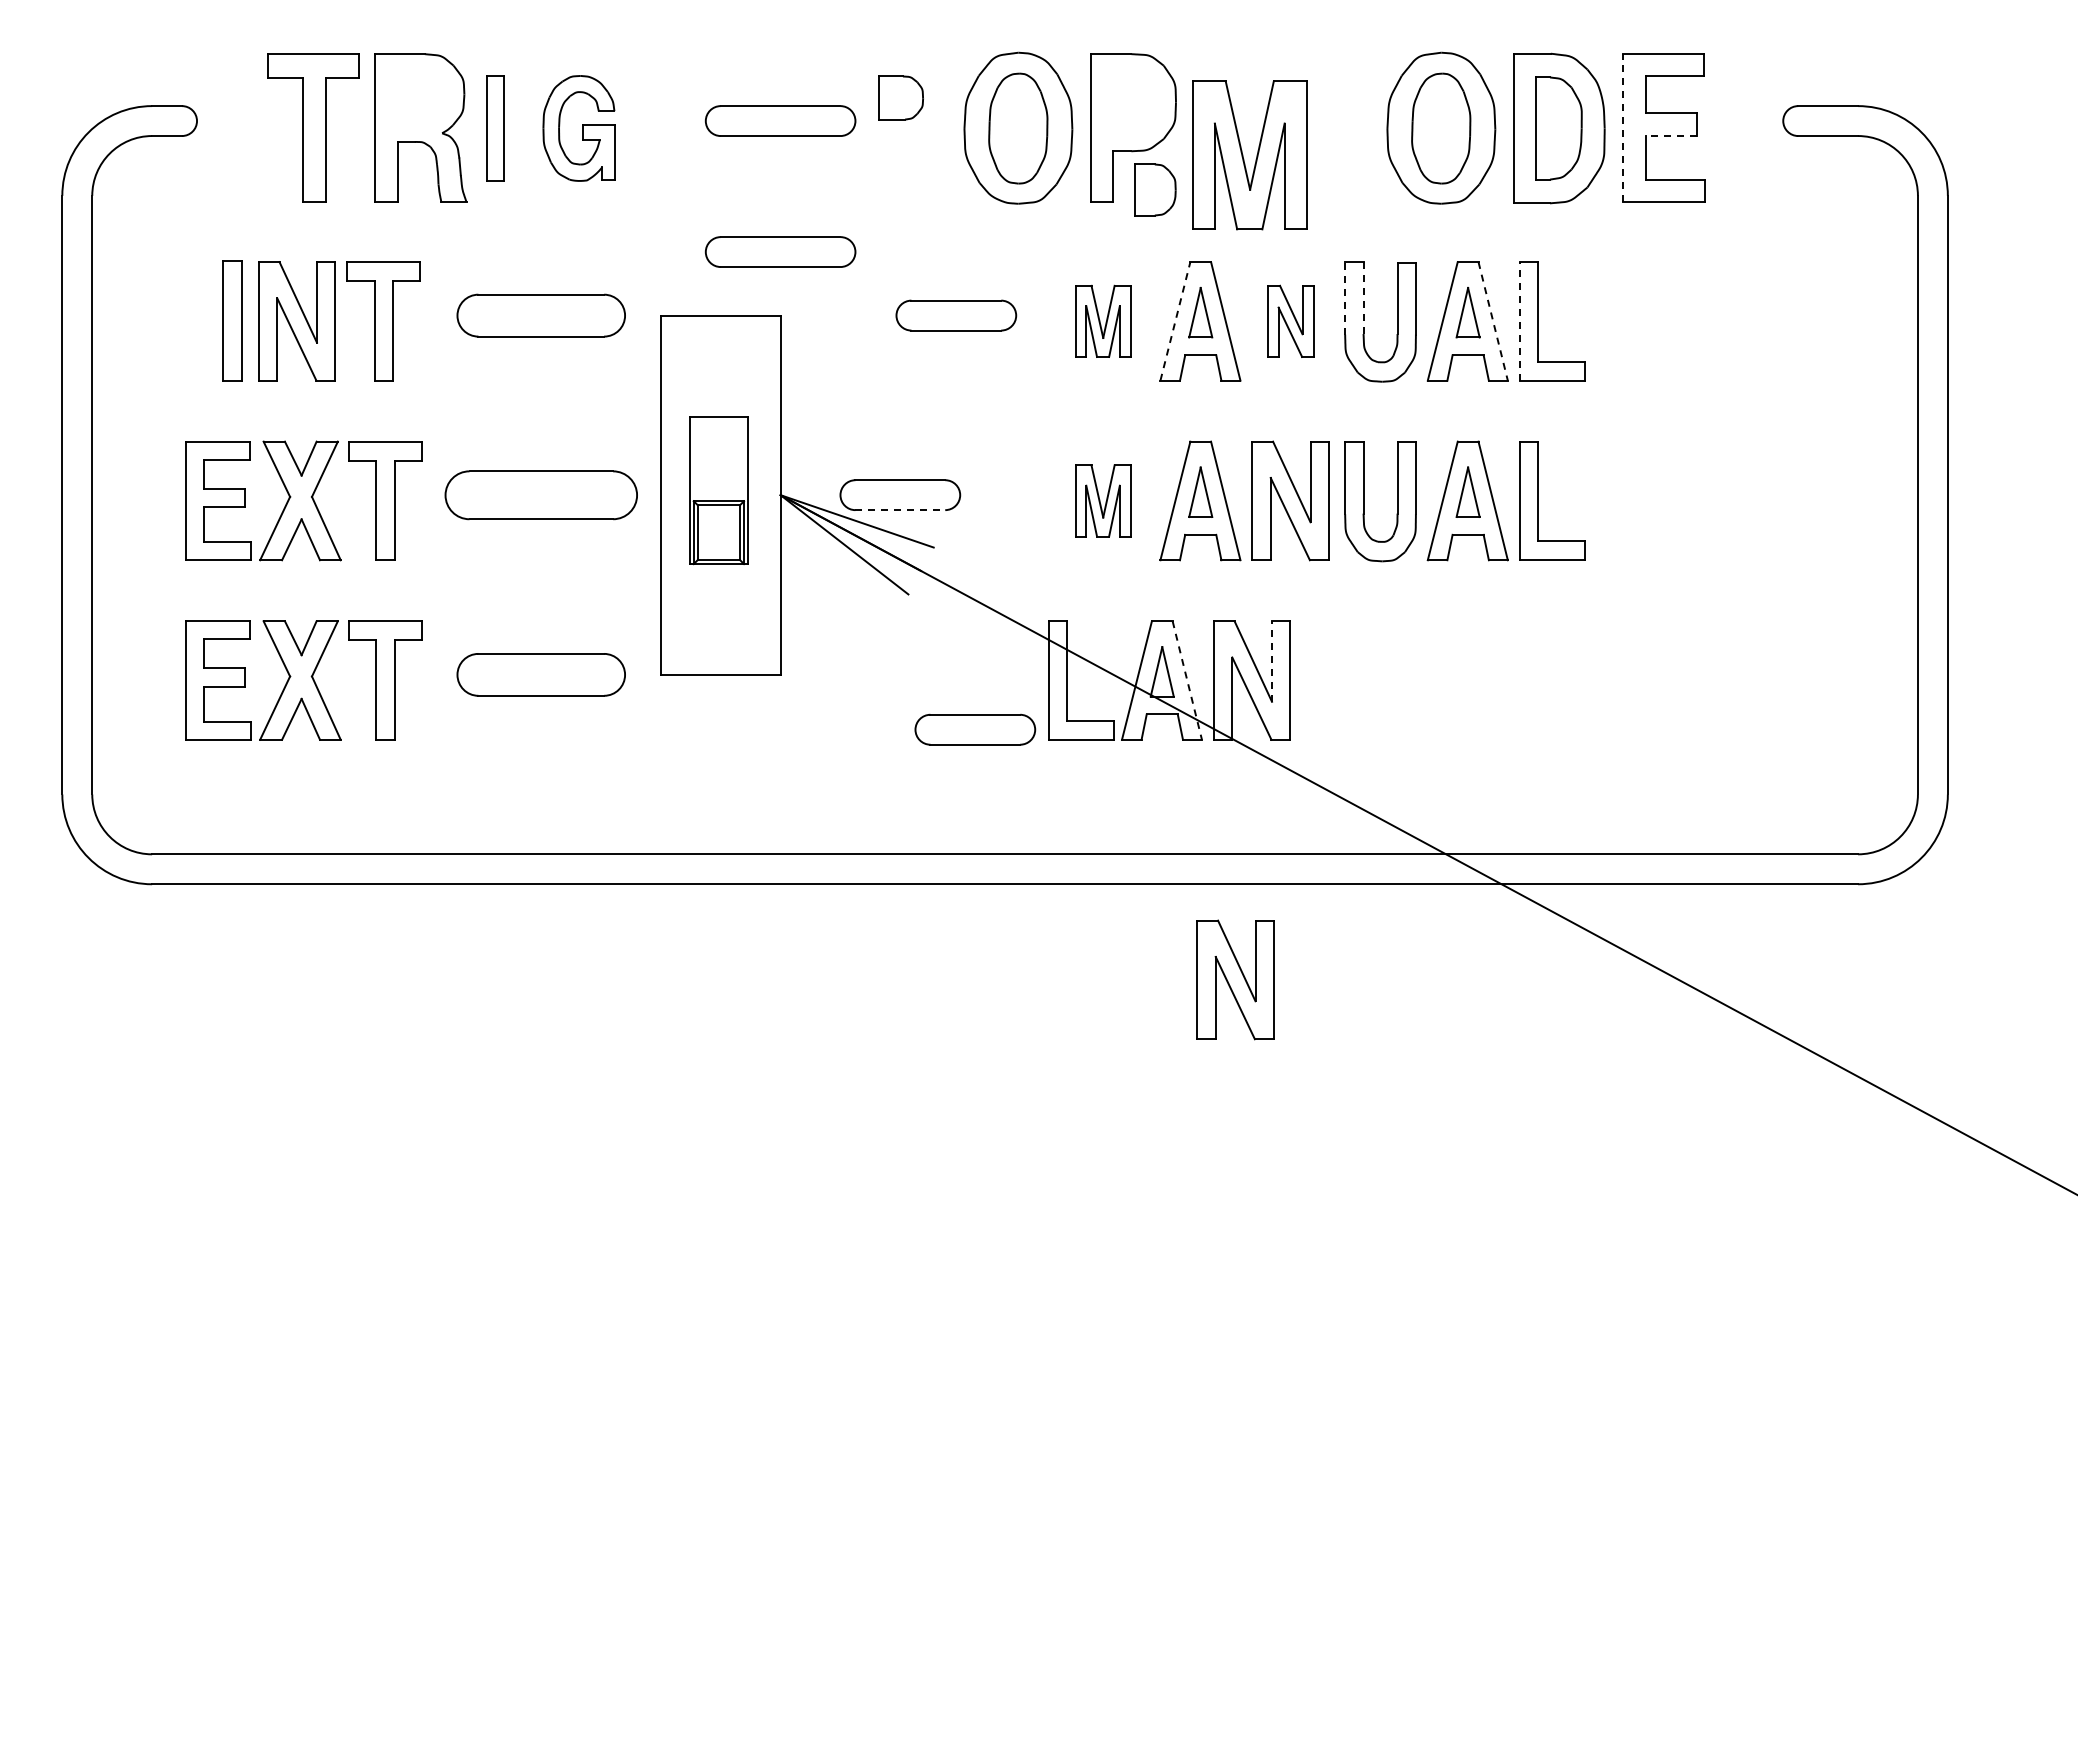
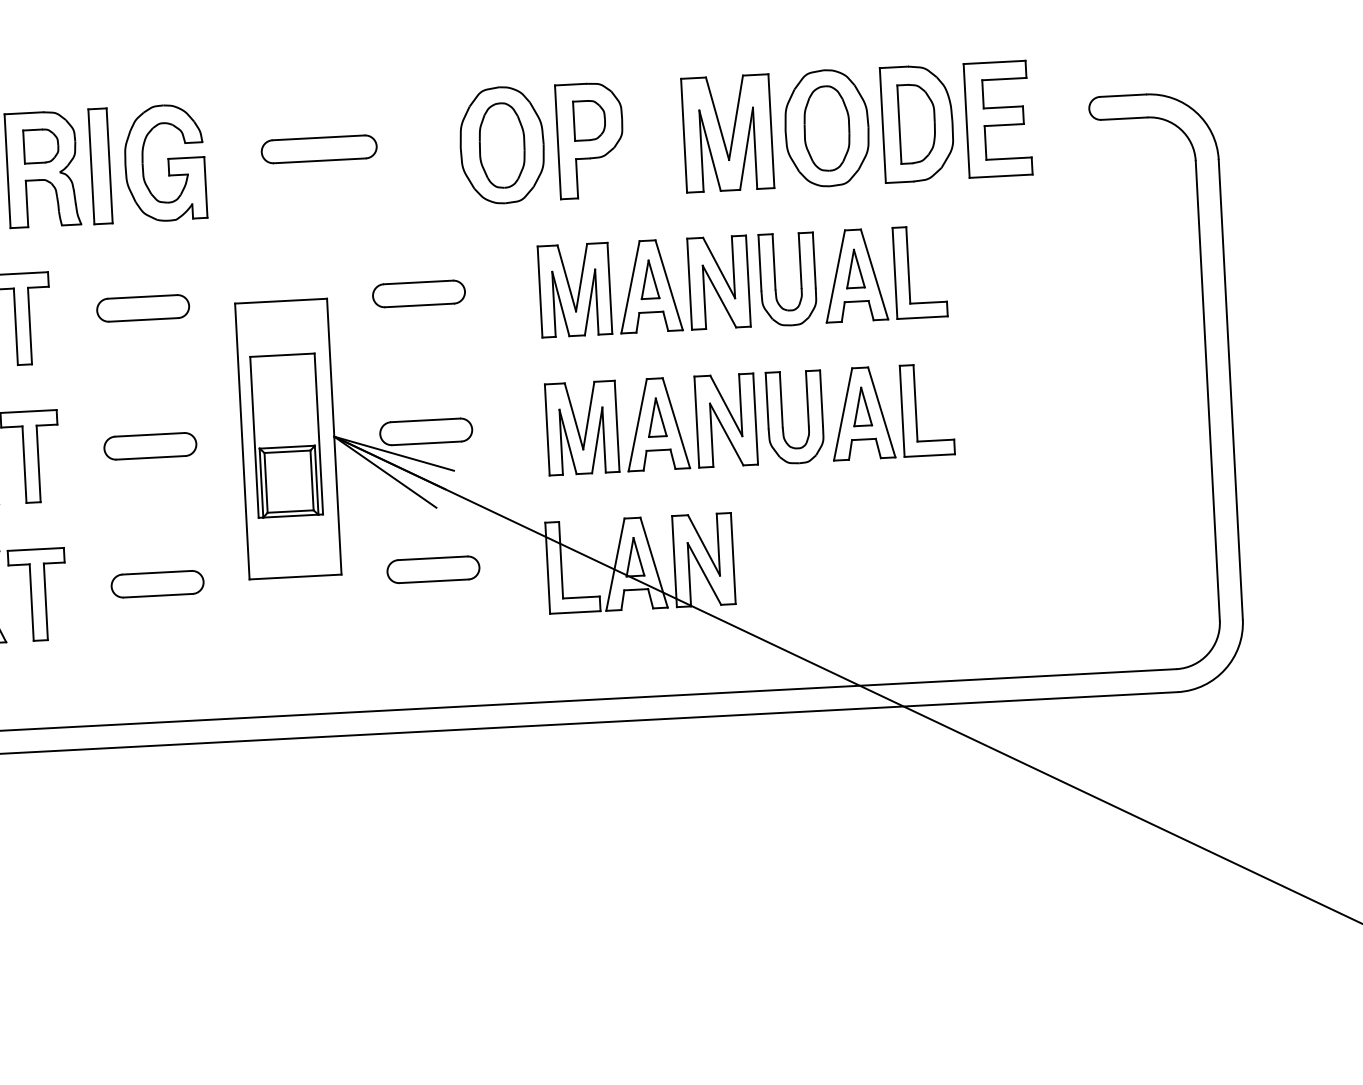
part: (900, 97) -> (40, 145), moved
part: (495, 127) -> (100, 165), size x1.43
line: (1623, 127) -> (966, 120), dashed -> solid
part: (579, 128) -> (165, 163), size x1.43
line: (1671, 136) -> (1004, 125), dashed -> solid
part: (1249, 155) -> (727, 133), moved
part: (1155, 189) -> (589, 120), moved
part: (780, 251) -> (324, 249), removed
line: (1345, 297) -> (760, 262), dashed -> solid
line: (1363, 298) -> (774, 262), dashed -> solid
part: (540, 315) -> (142, 308), size x0.71
part: (956, 315) -> (419, 293), moved
line: (1175, 320) -> (630, 286), dashed -> solid
line: (1519, 320) -> (894, 272), dashed -> solid
part: (1103, 321) -> (575, 290), size x1.67
part: (1290, 321) -> (718, 282), size x1.67
line: (1493, 321) -> (874, 274), dashed -> solid
part: (718, 490) -> (286, 435), size x1.43
part: (540, 494) -> (149, 445), size x0.62
part: (1103, 500) -> (582, 427), size x1.67
line: (900, 510) -> (426, 443), dashed -> solid
line: (1272, 661) -> (718, 544), dashed -> solid
part: (540, 674) -> (157, 584), size x0.71
line: (1187, 681) -> (654, 563), dashed -> solid
part: (975, 729) -> (433, 569), moved
part: (1235, 979) -> (703, 790), removed

